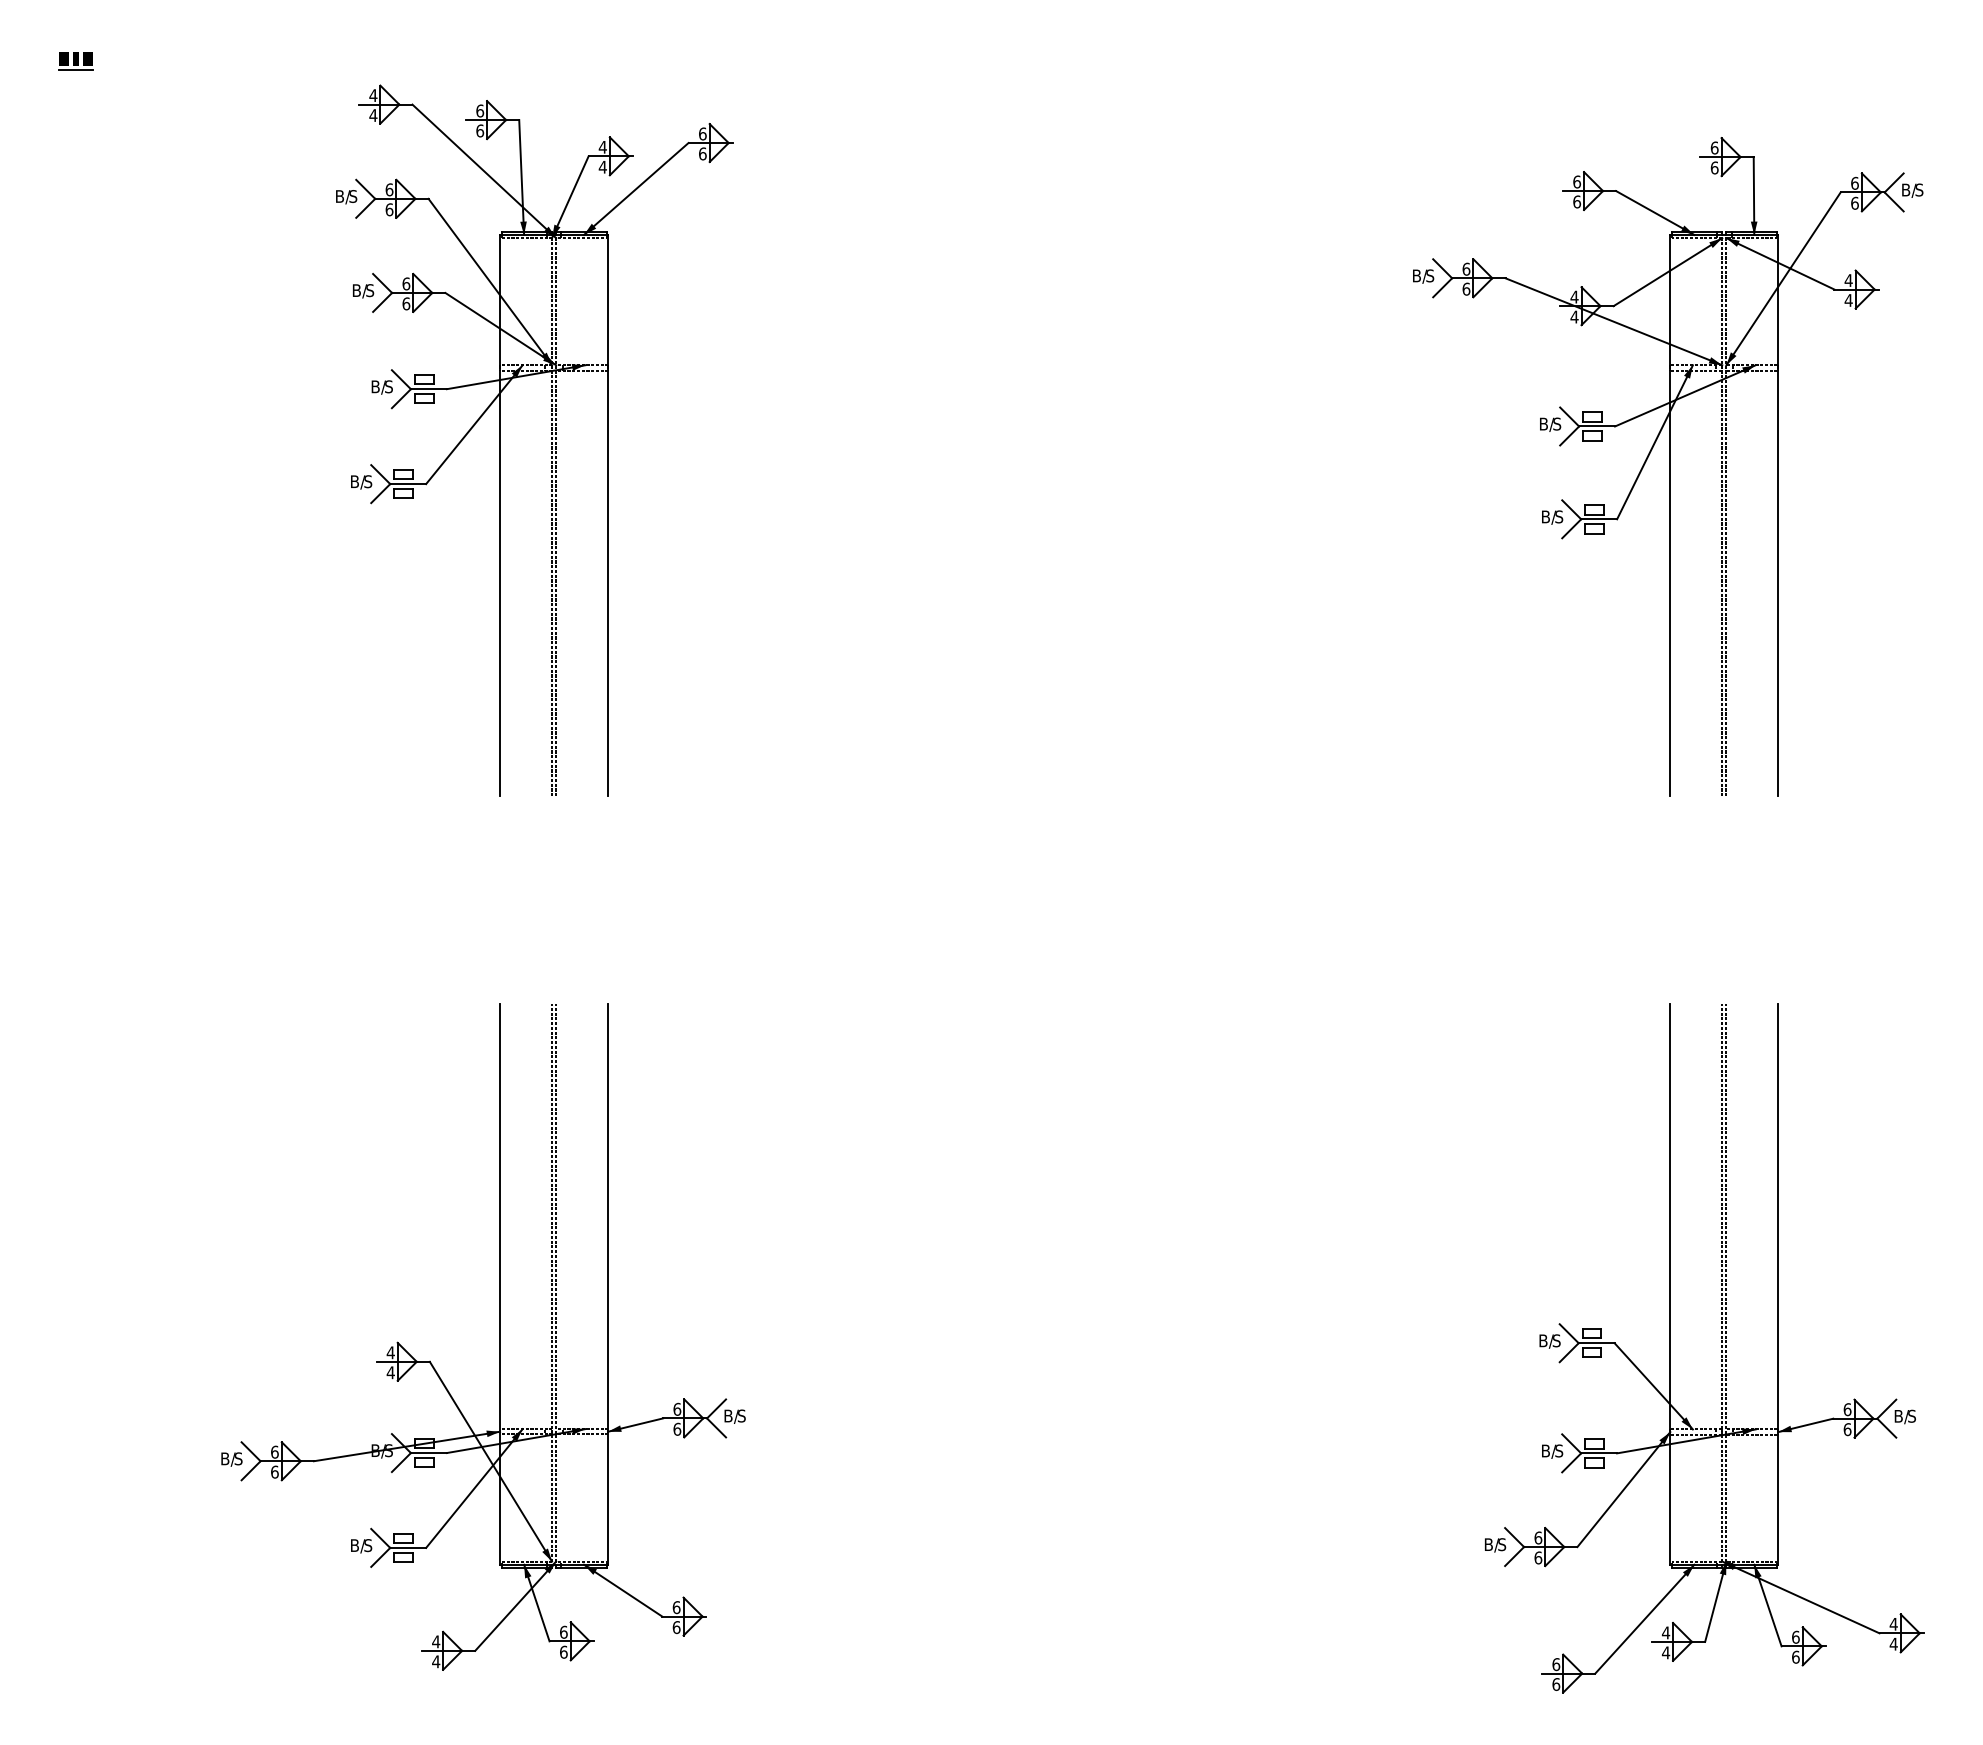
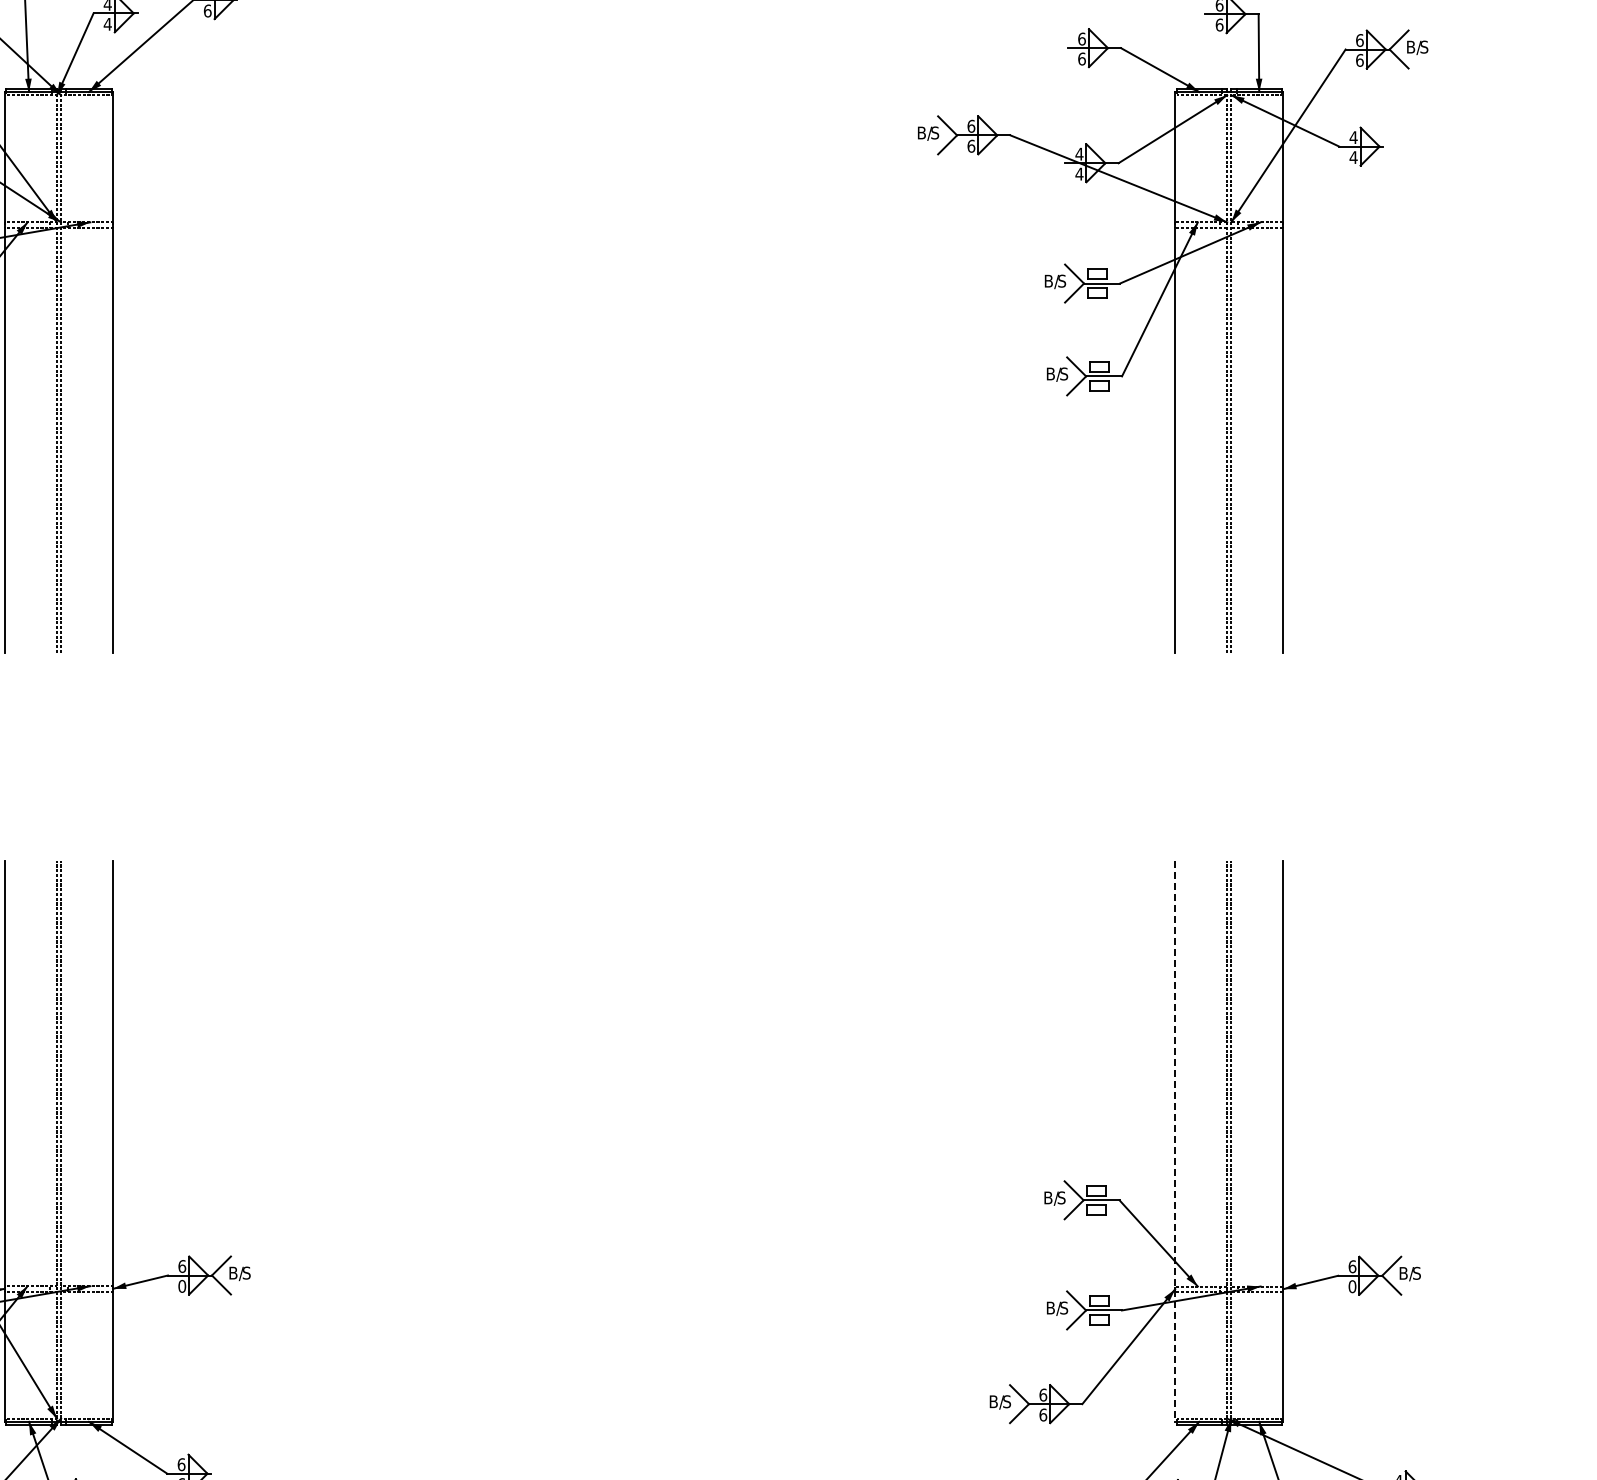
line: (1670, 1284) -> (1175, 1141), solid -> dashed
text: (677, 1428) -> (182, 1285), 6 -> 0
text: (1847, 1429) -> (1352, 1286), 6 -> 0

